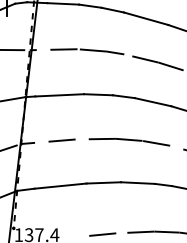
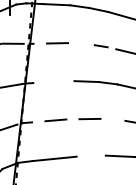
line: (91, 50) -> (80, 44), removed
line: (59, 95) -> (53, 82), removed
line: (128, 139) -> (112, 119), removed
line: (103, 182) -> (90, 155), removed

